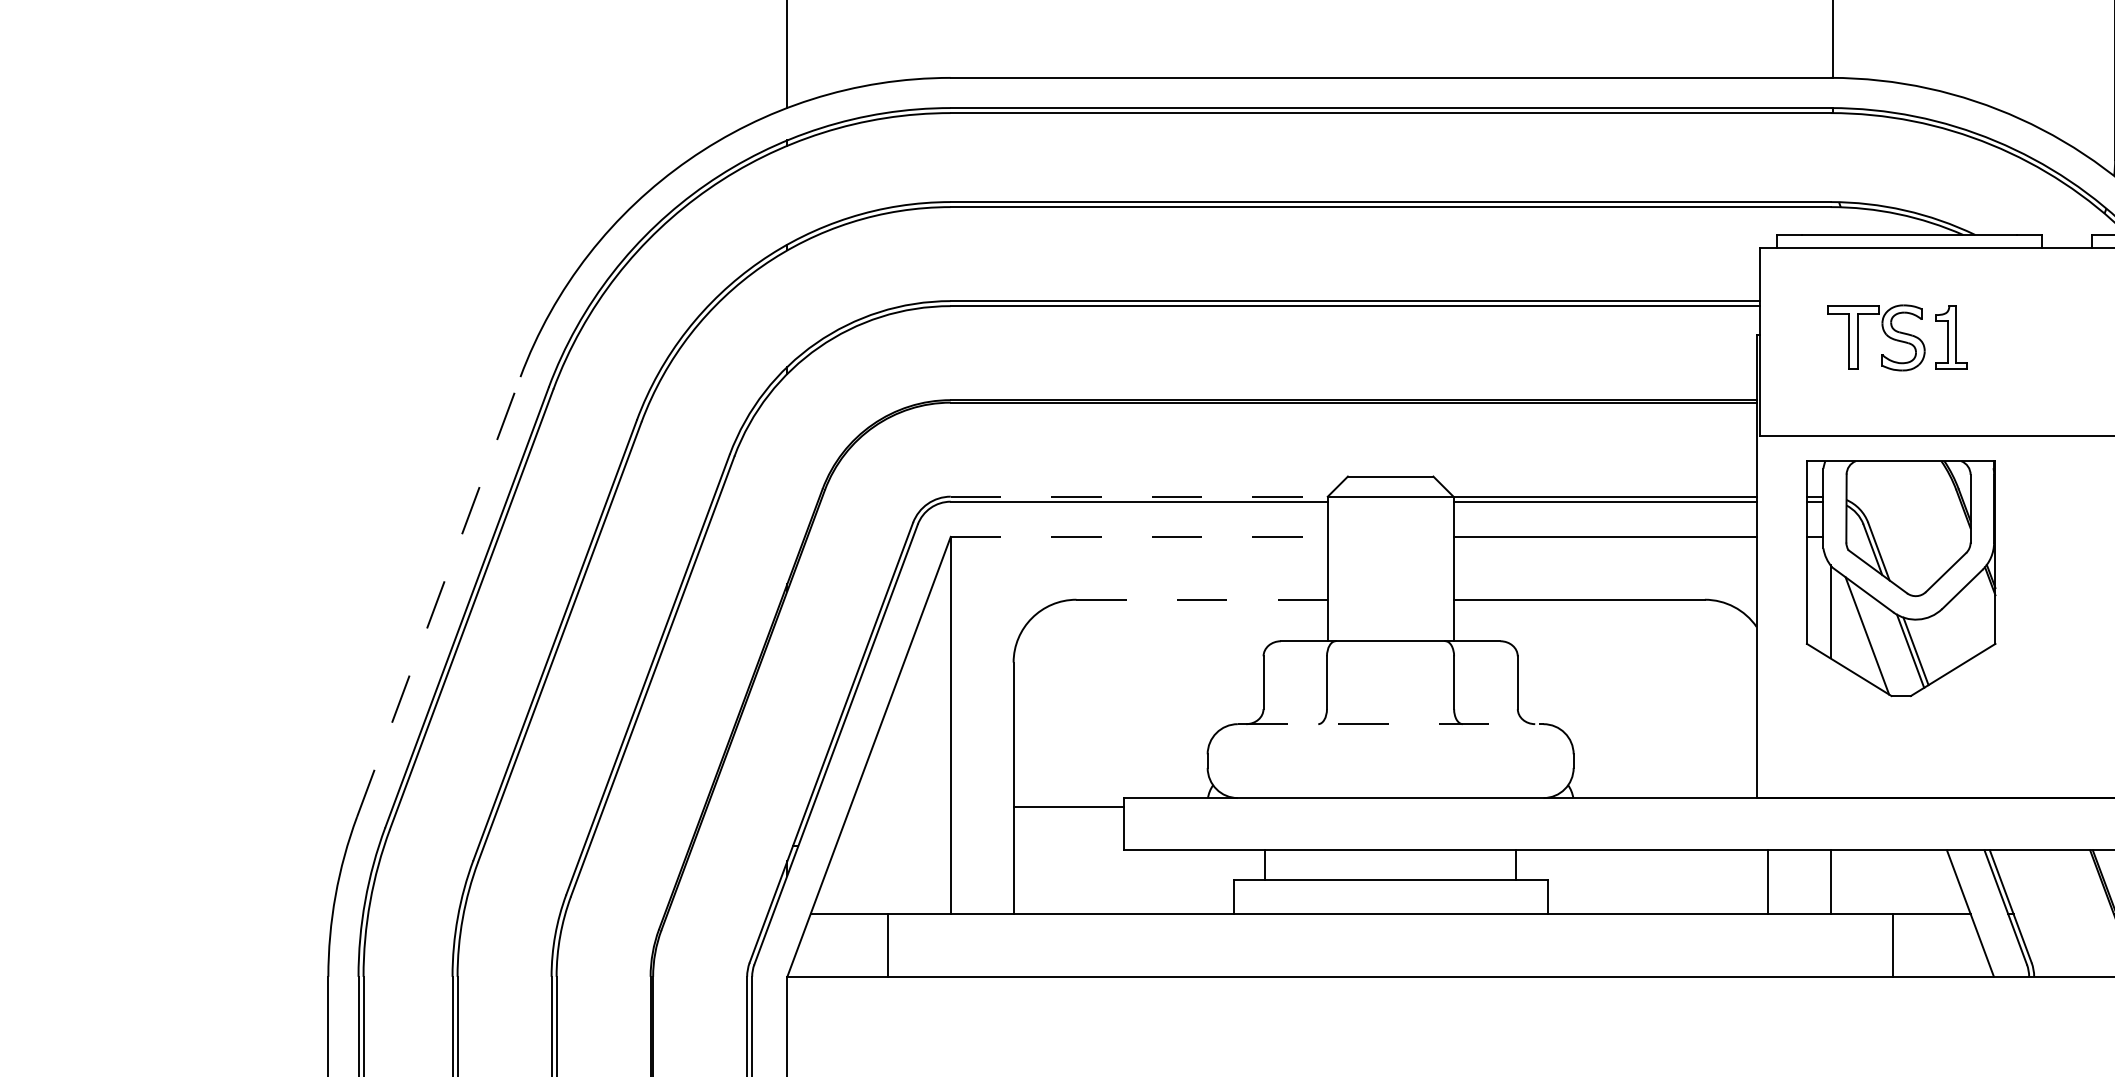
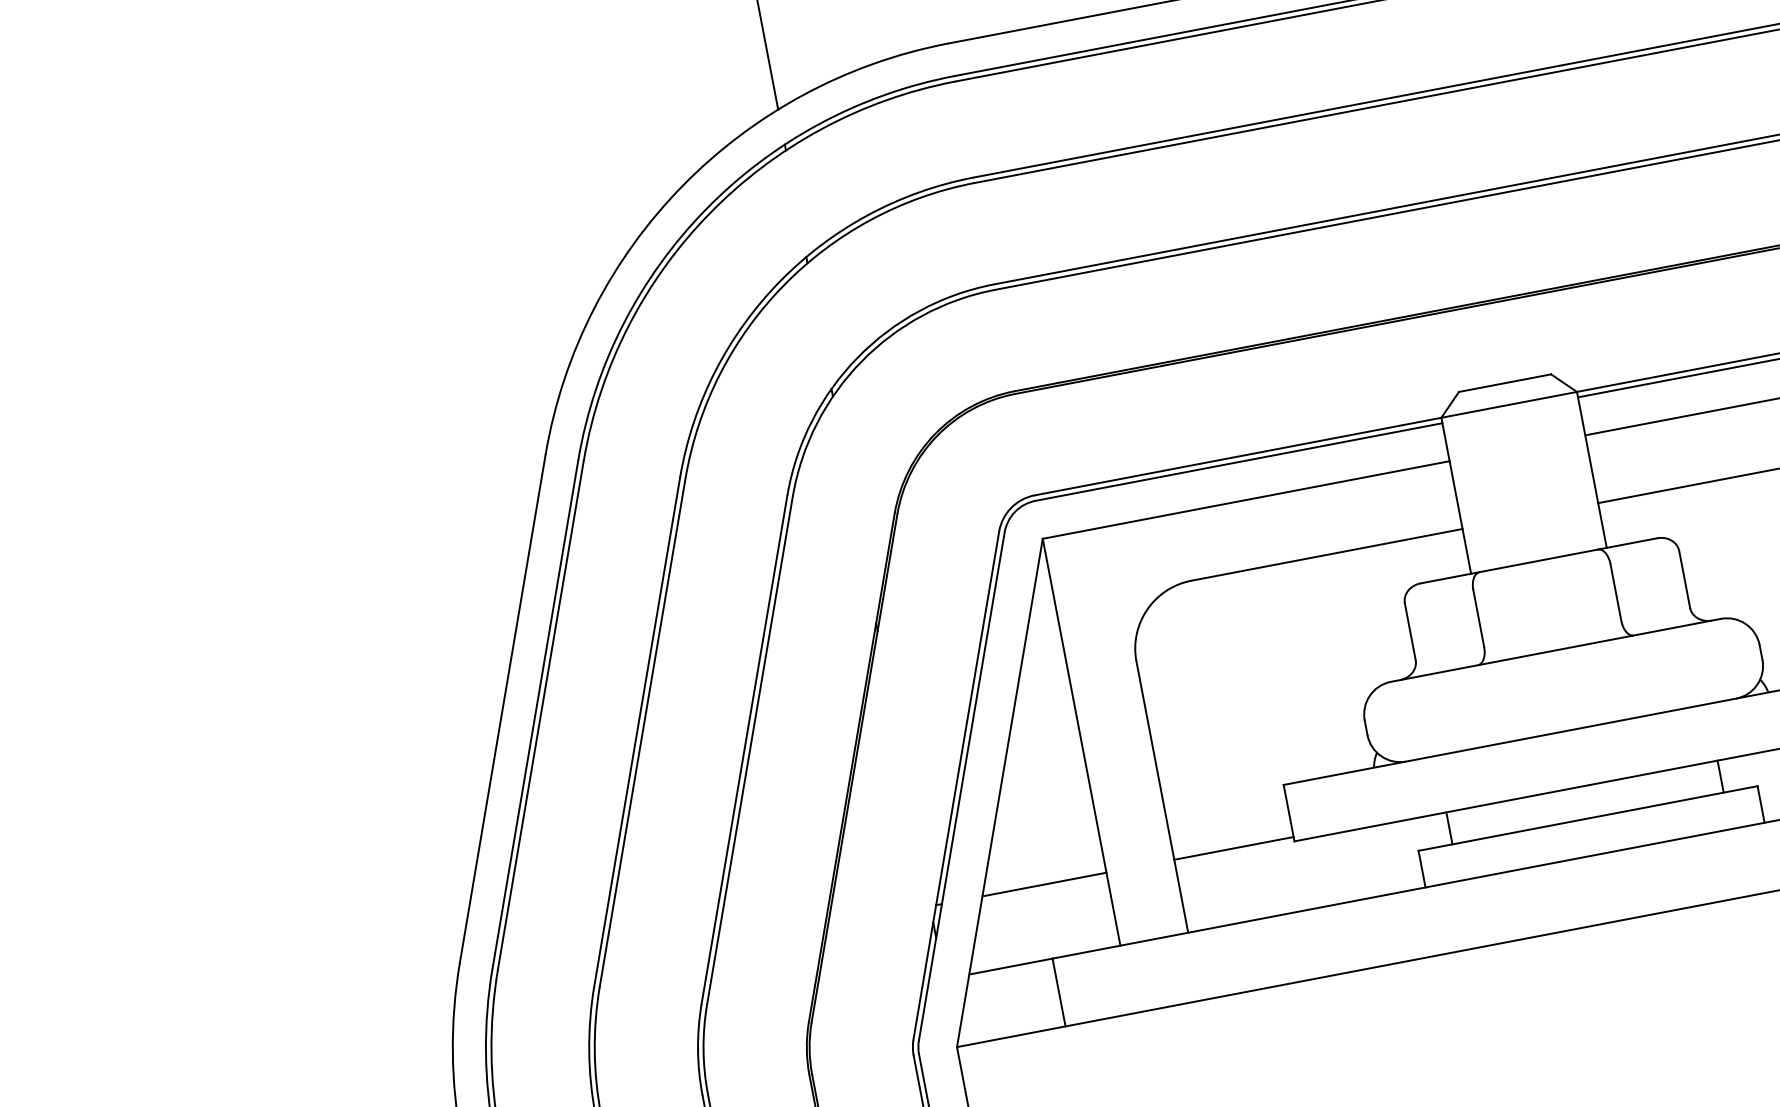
line: (1139, 496) -> (1238, 456), dashed -> solid
line: (1139, 536) -> (1246, 499), dashed -> solid
line: (438, 597) -> (502, 709), dashed -> solid
line: (1202, 599) -> (1327, 554), dashed -> solid
line: (1390, 724) -> (1555, 650), dashed -> solid
line: (1068, 807) -> (1233, 848), moved
line: (892, 846) -> (1043, 884), added

